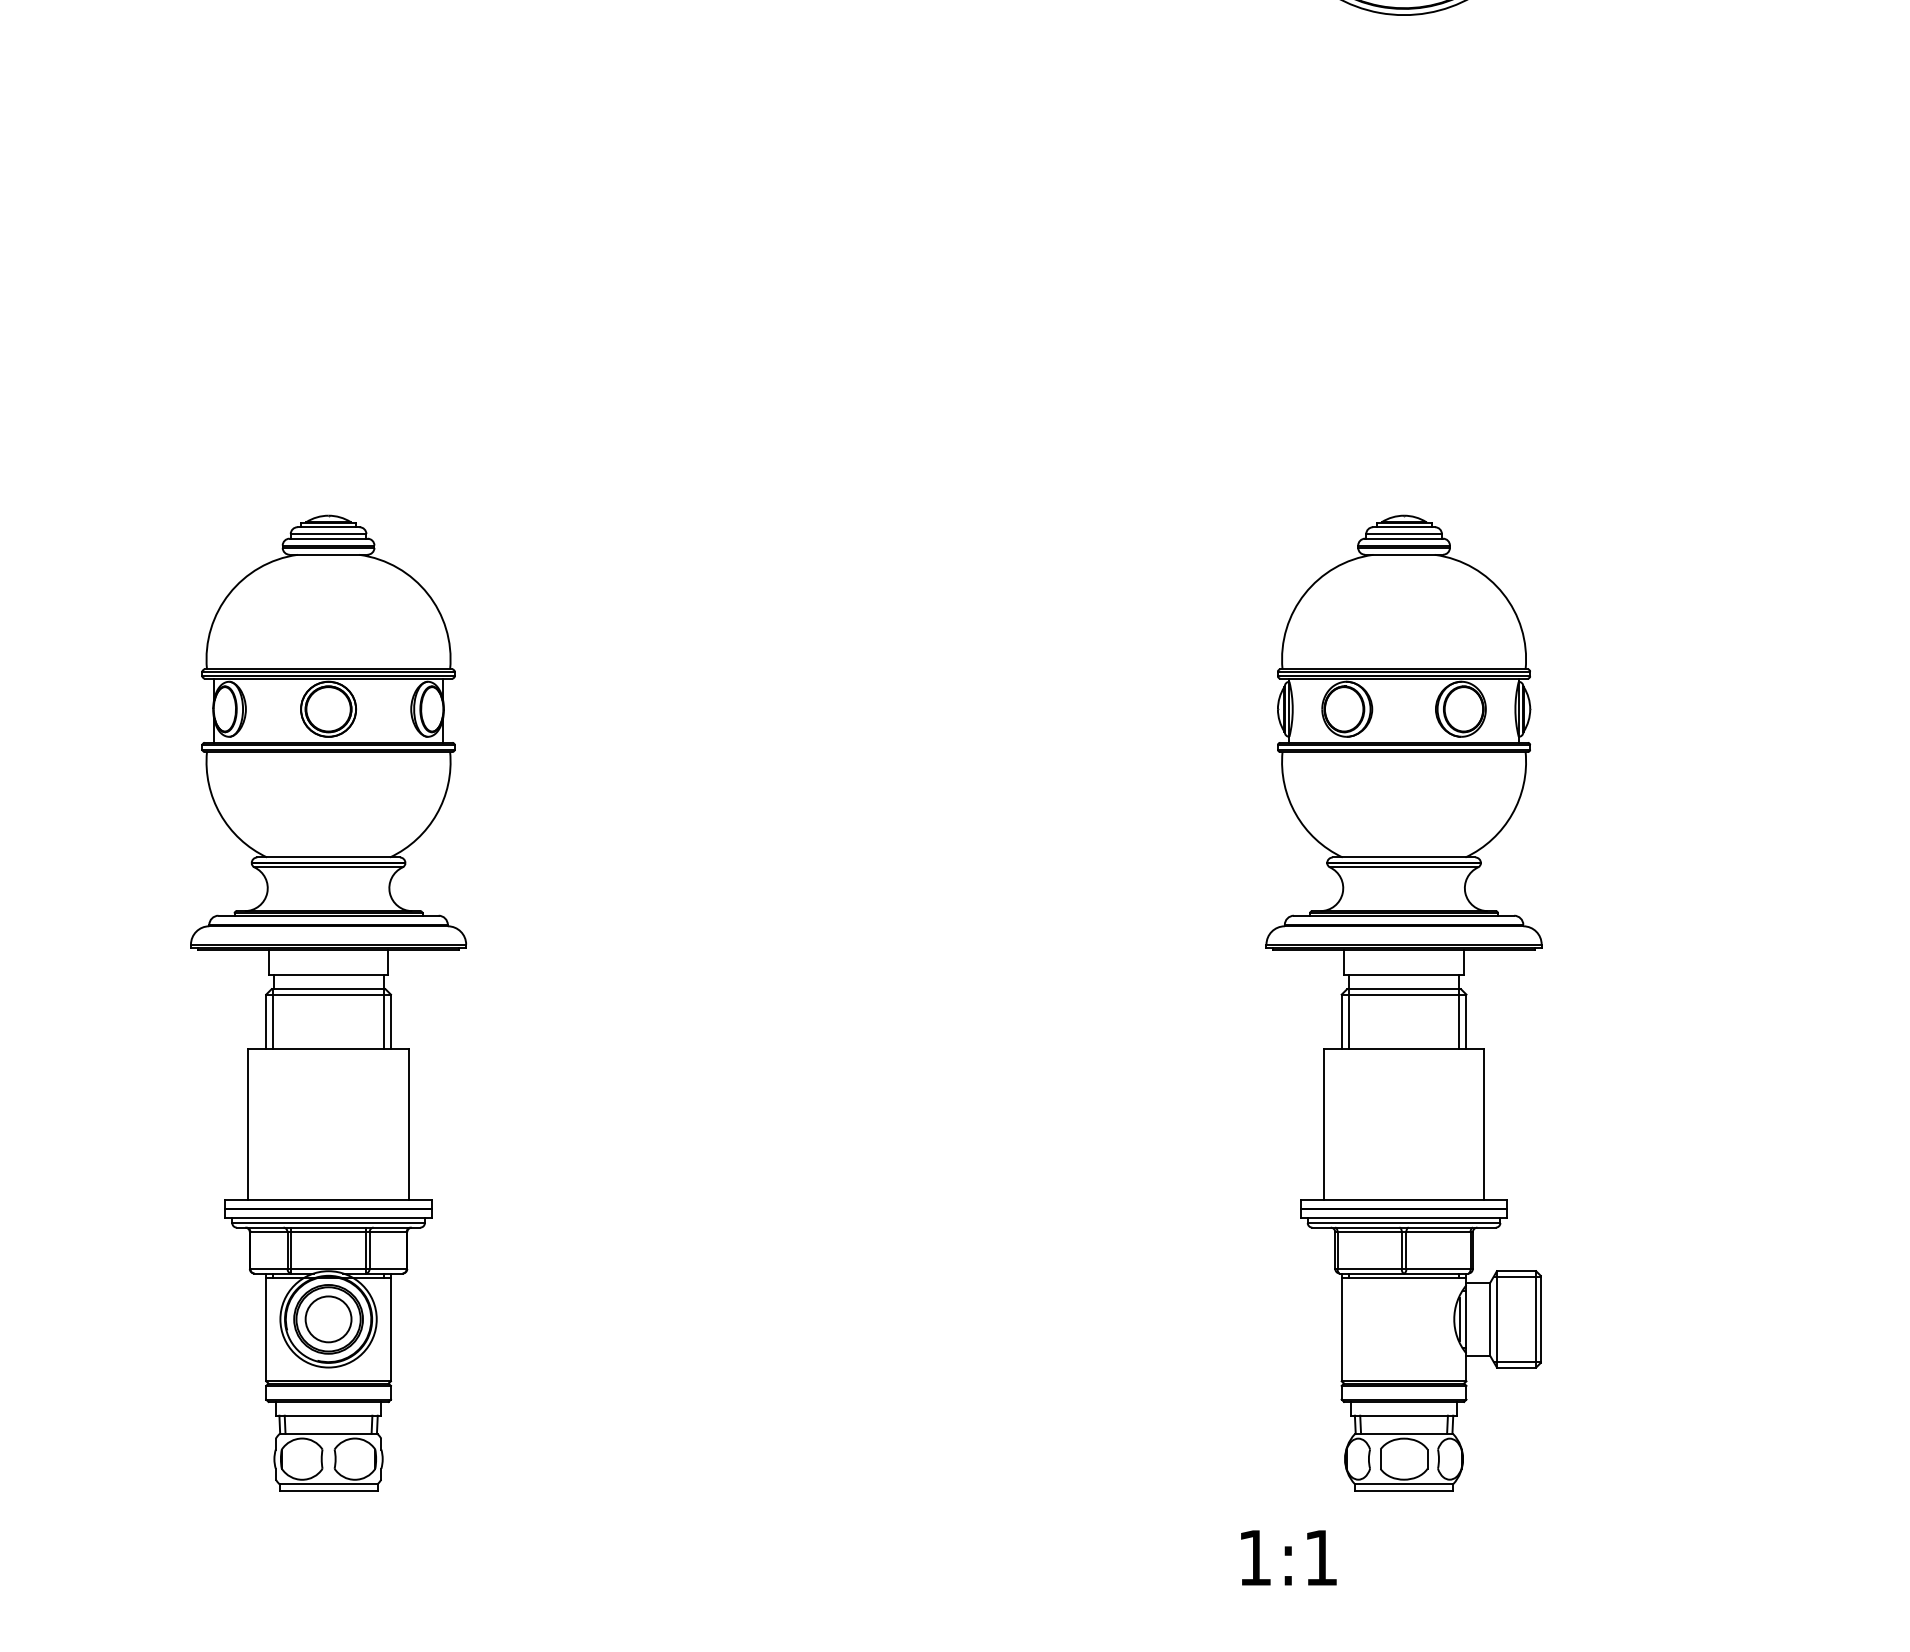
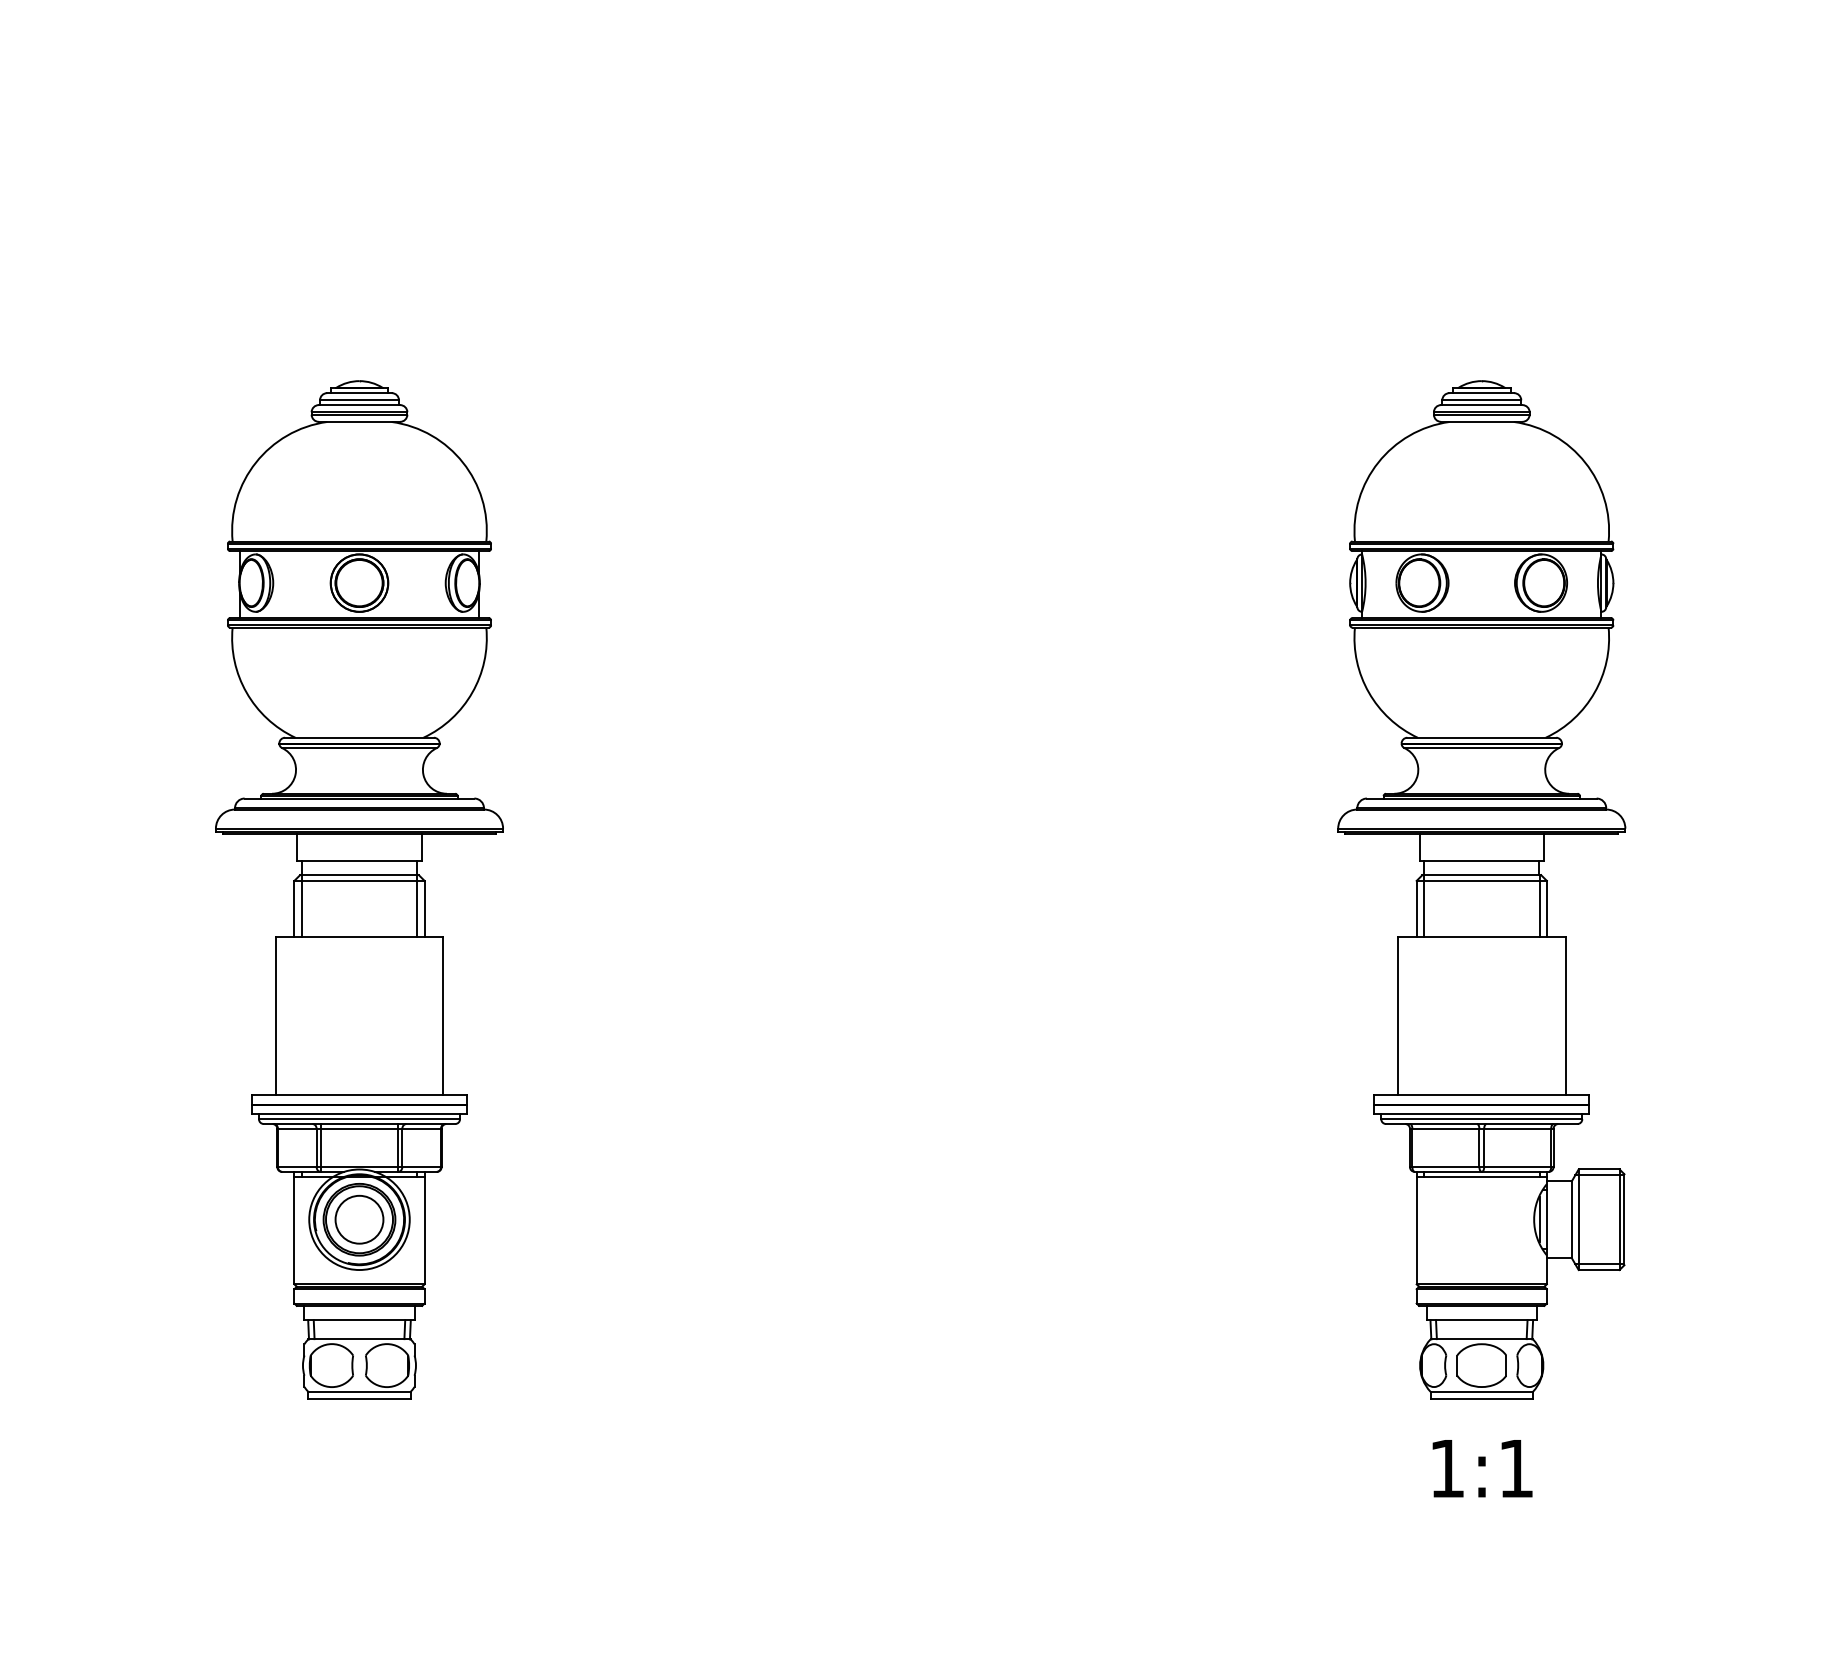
text: (1288, 1557) -> (1482, 1468), moved

